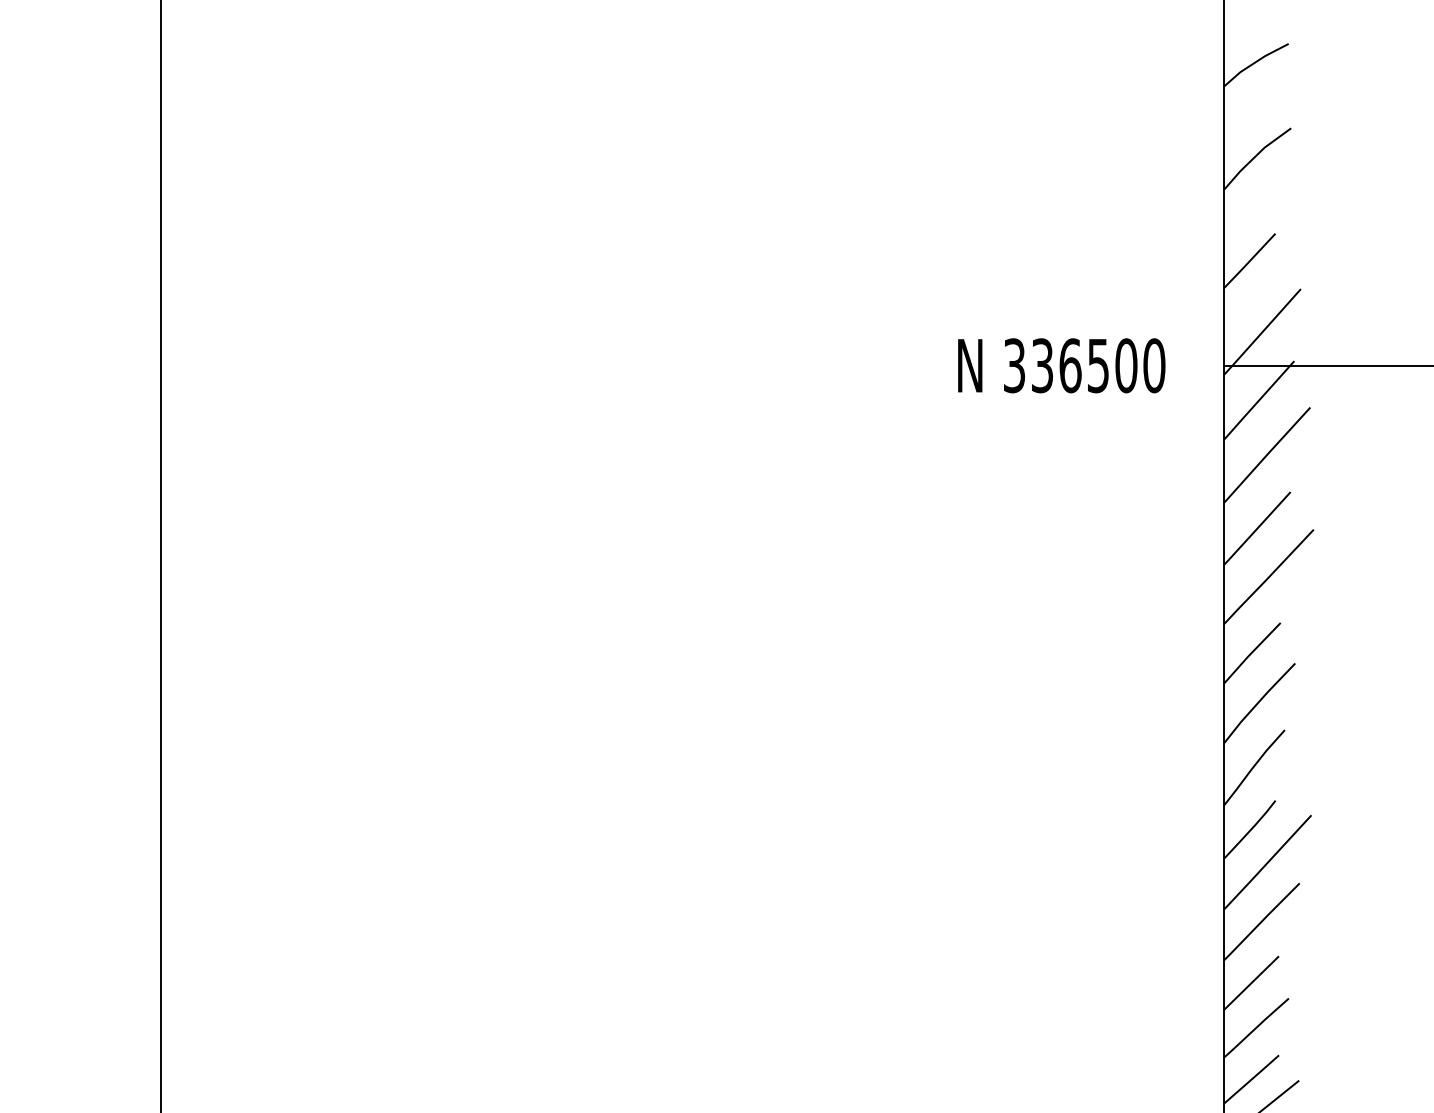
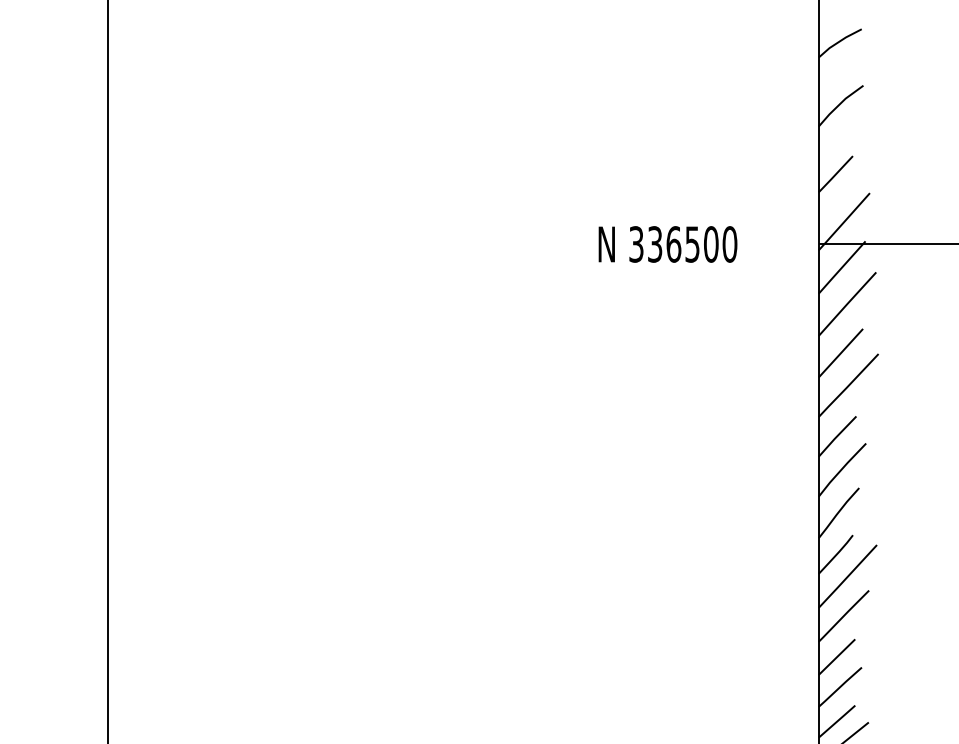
text: (1060, 365) -> (667, 244), moved

